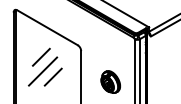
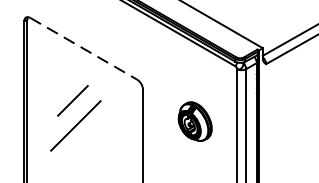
line: (47, 27) -> (83, 48), solid -> dashed
line: (52, 76) -> (92, 134), removed
part: (110, 81) -> (194, 120), moved

